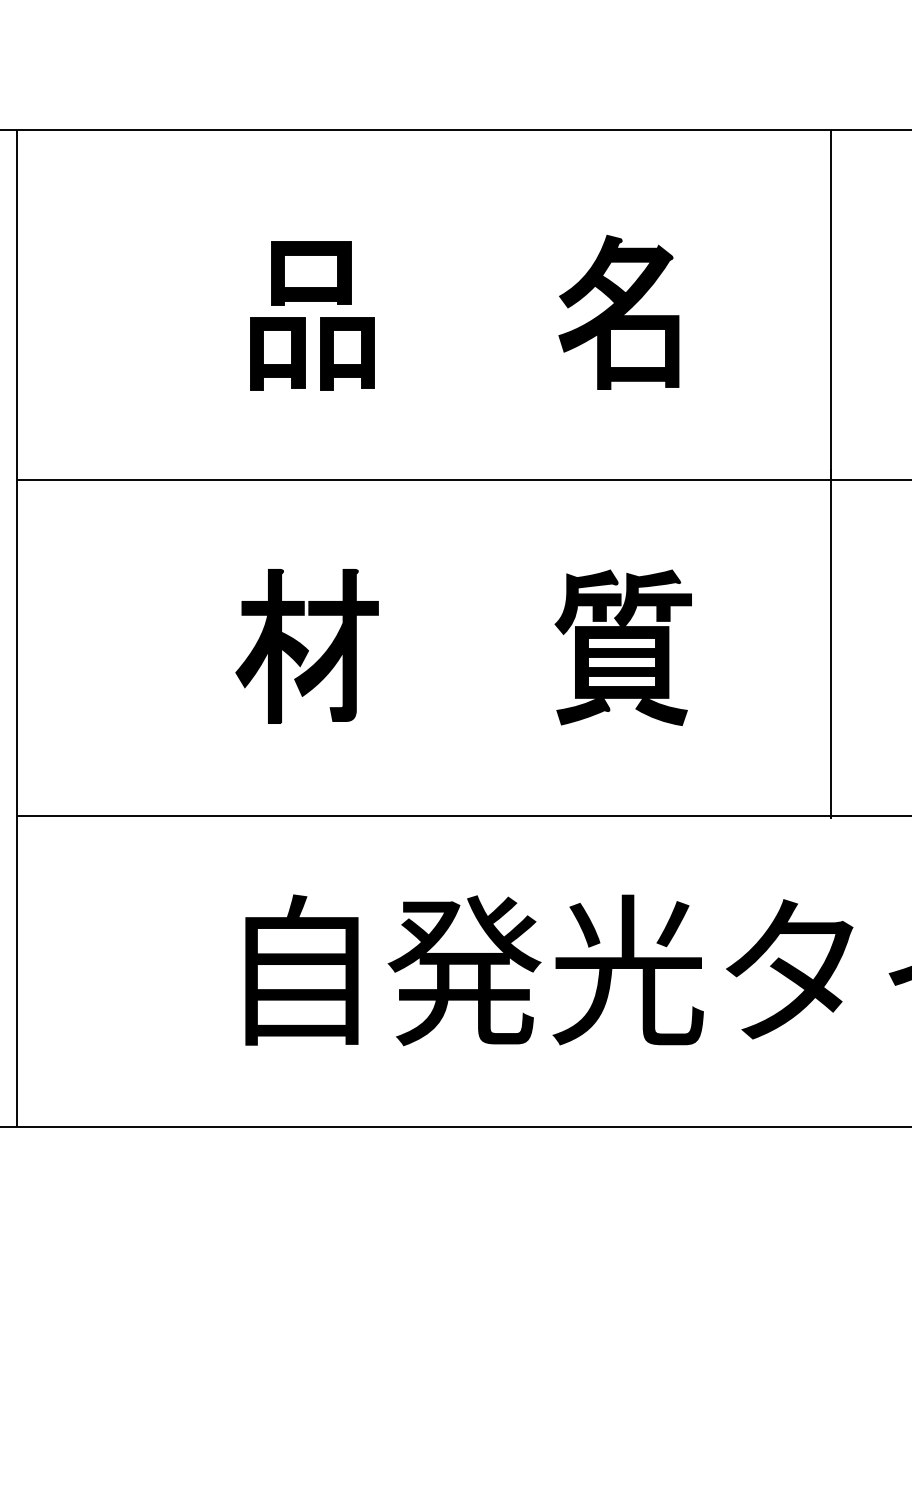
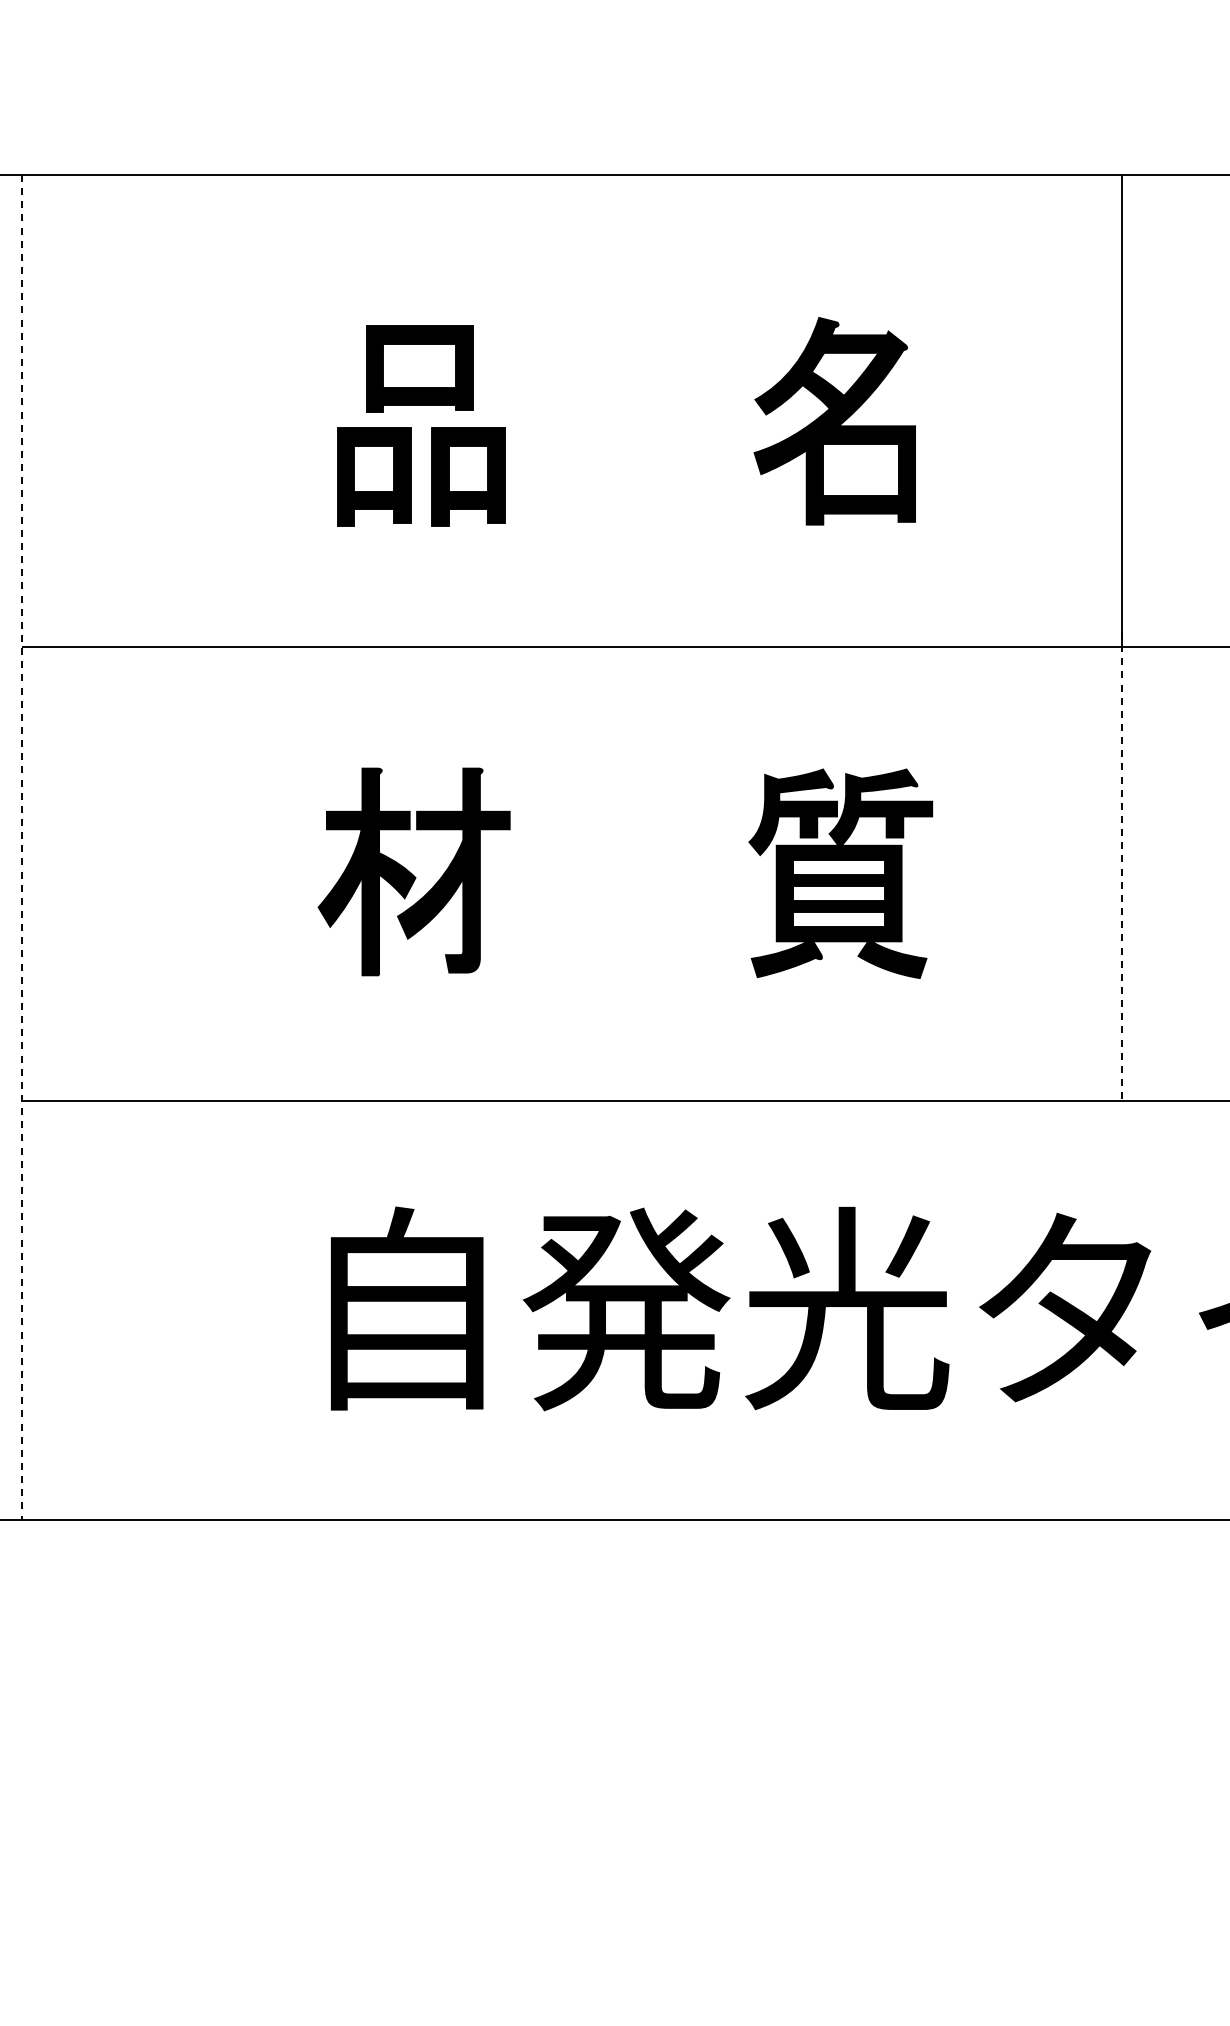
line: (16, 628) -> (22, 847), solid -> dashed
line: (831, 643) -> (1121, 868), solid -> dashed

